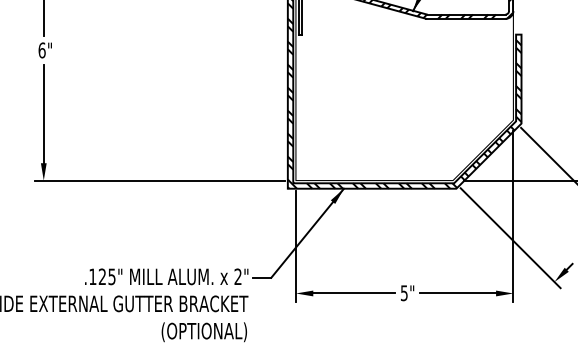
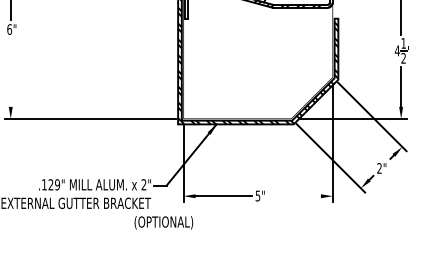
line: (43, 113) -> (10, 72), removed
text: (111, 276) -> (57, 184), .125" -> .129"
line: (457, 293) -> (294, 196), removed
text: (203, 331) -> (163, 222), moved

